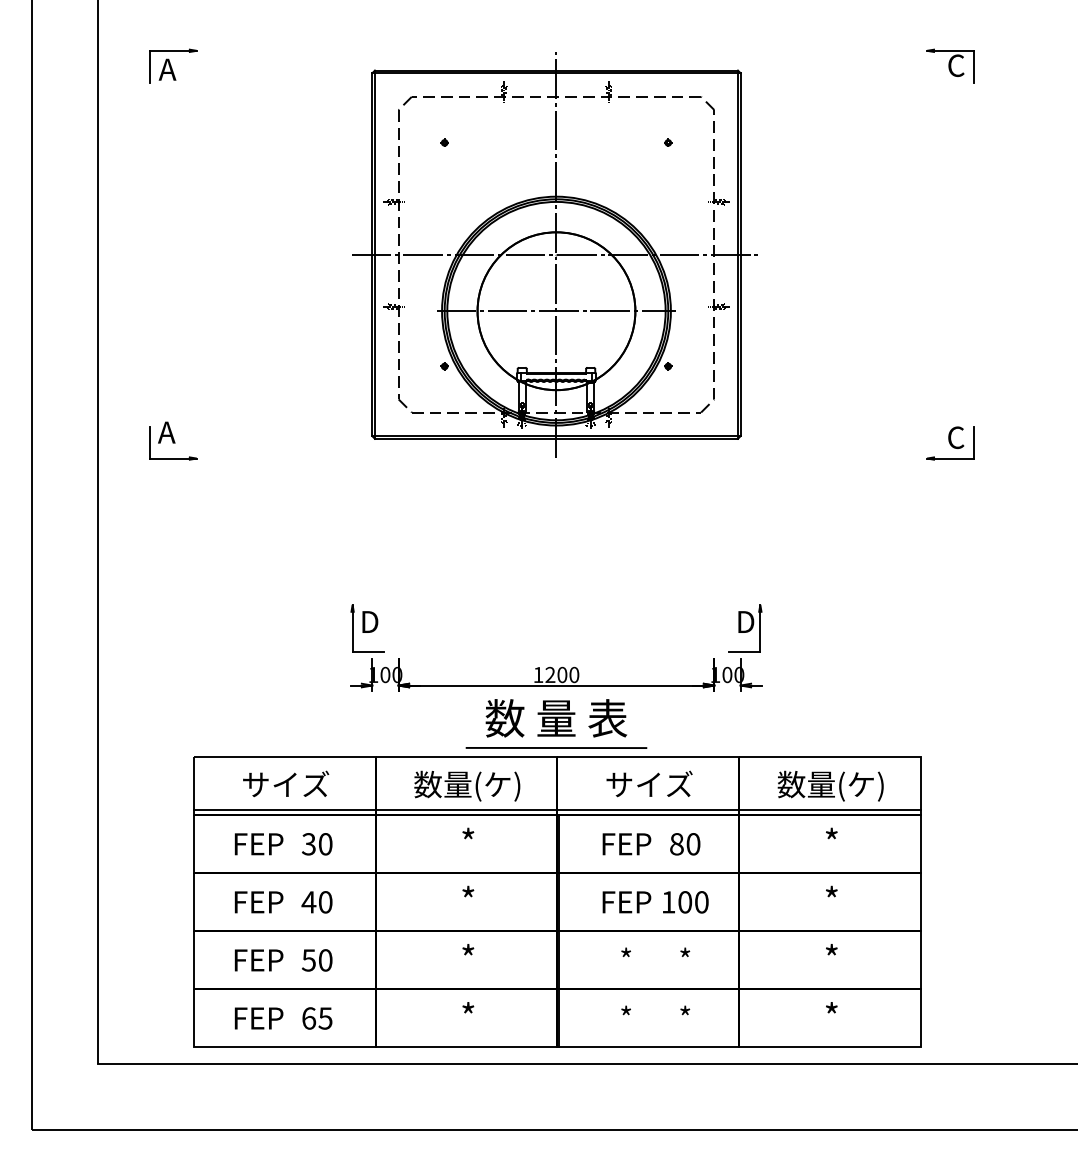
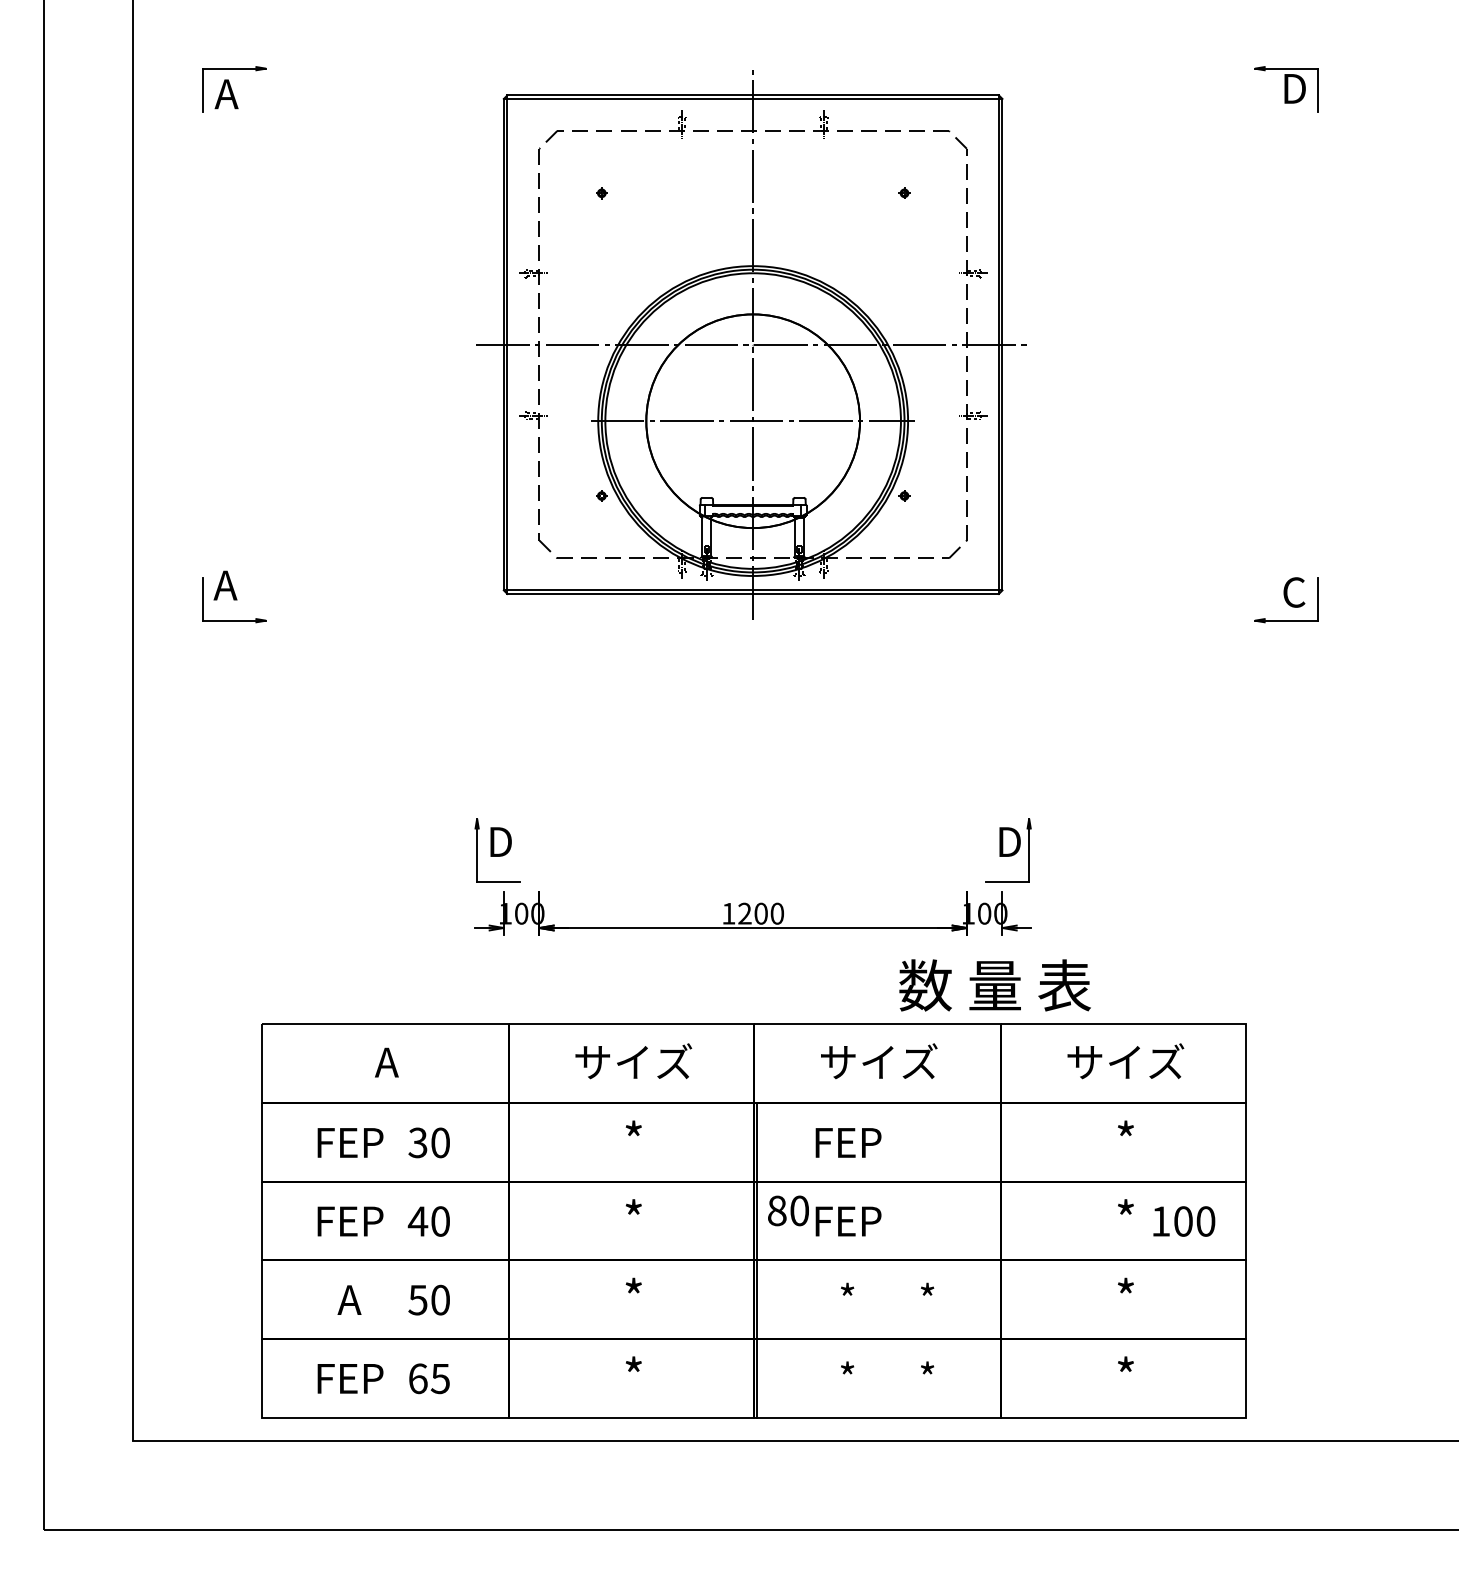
text: (956, 65) -> (1294, 88), C -> D
text: (555, 718) -> (994, 985), moved
line: (555, 747) -> (752, 1012), removed
text: (285, 784) -> (386, 1061), サイズ -> A
text: (467, 786) -> (632, 1064), 数量(ケ) -> サイズ
text: (830, 786) -> (1124, 1064), 数量(ケ) -> サイズ
line: (556, 810) -> (753, 1097), removed
text: (685, 843) -> (788, 1210), moved
text: (685, 902) -> (1184, 1221), moved
text: (259, 959) -> (350, 1299), FEP -> A

